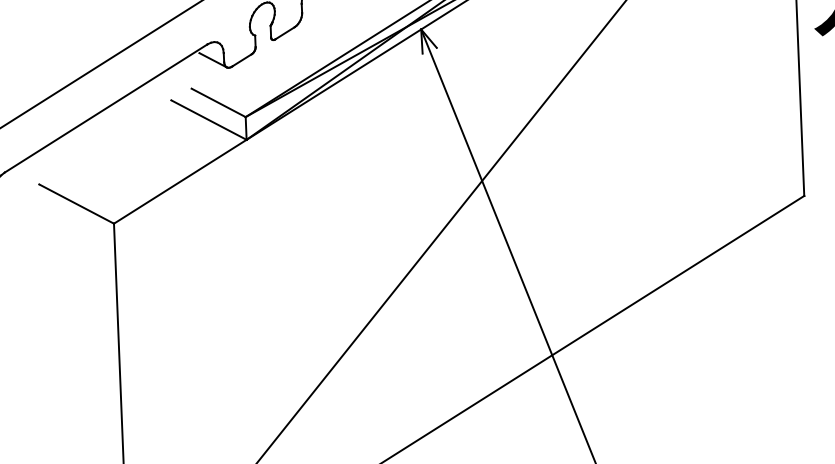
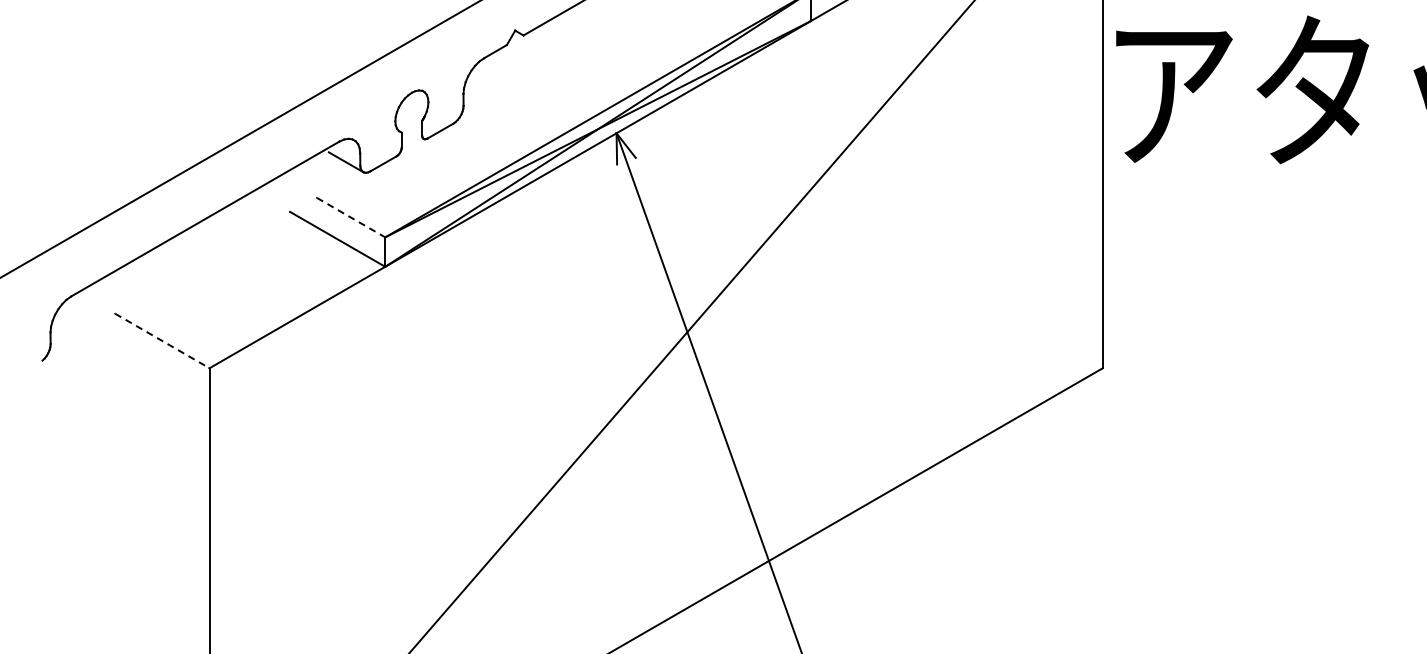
line: (218, 102) -> (351, 217), solid -> dashed
line: (76, 204) -> (162, 341), solid -> dashed

